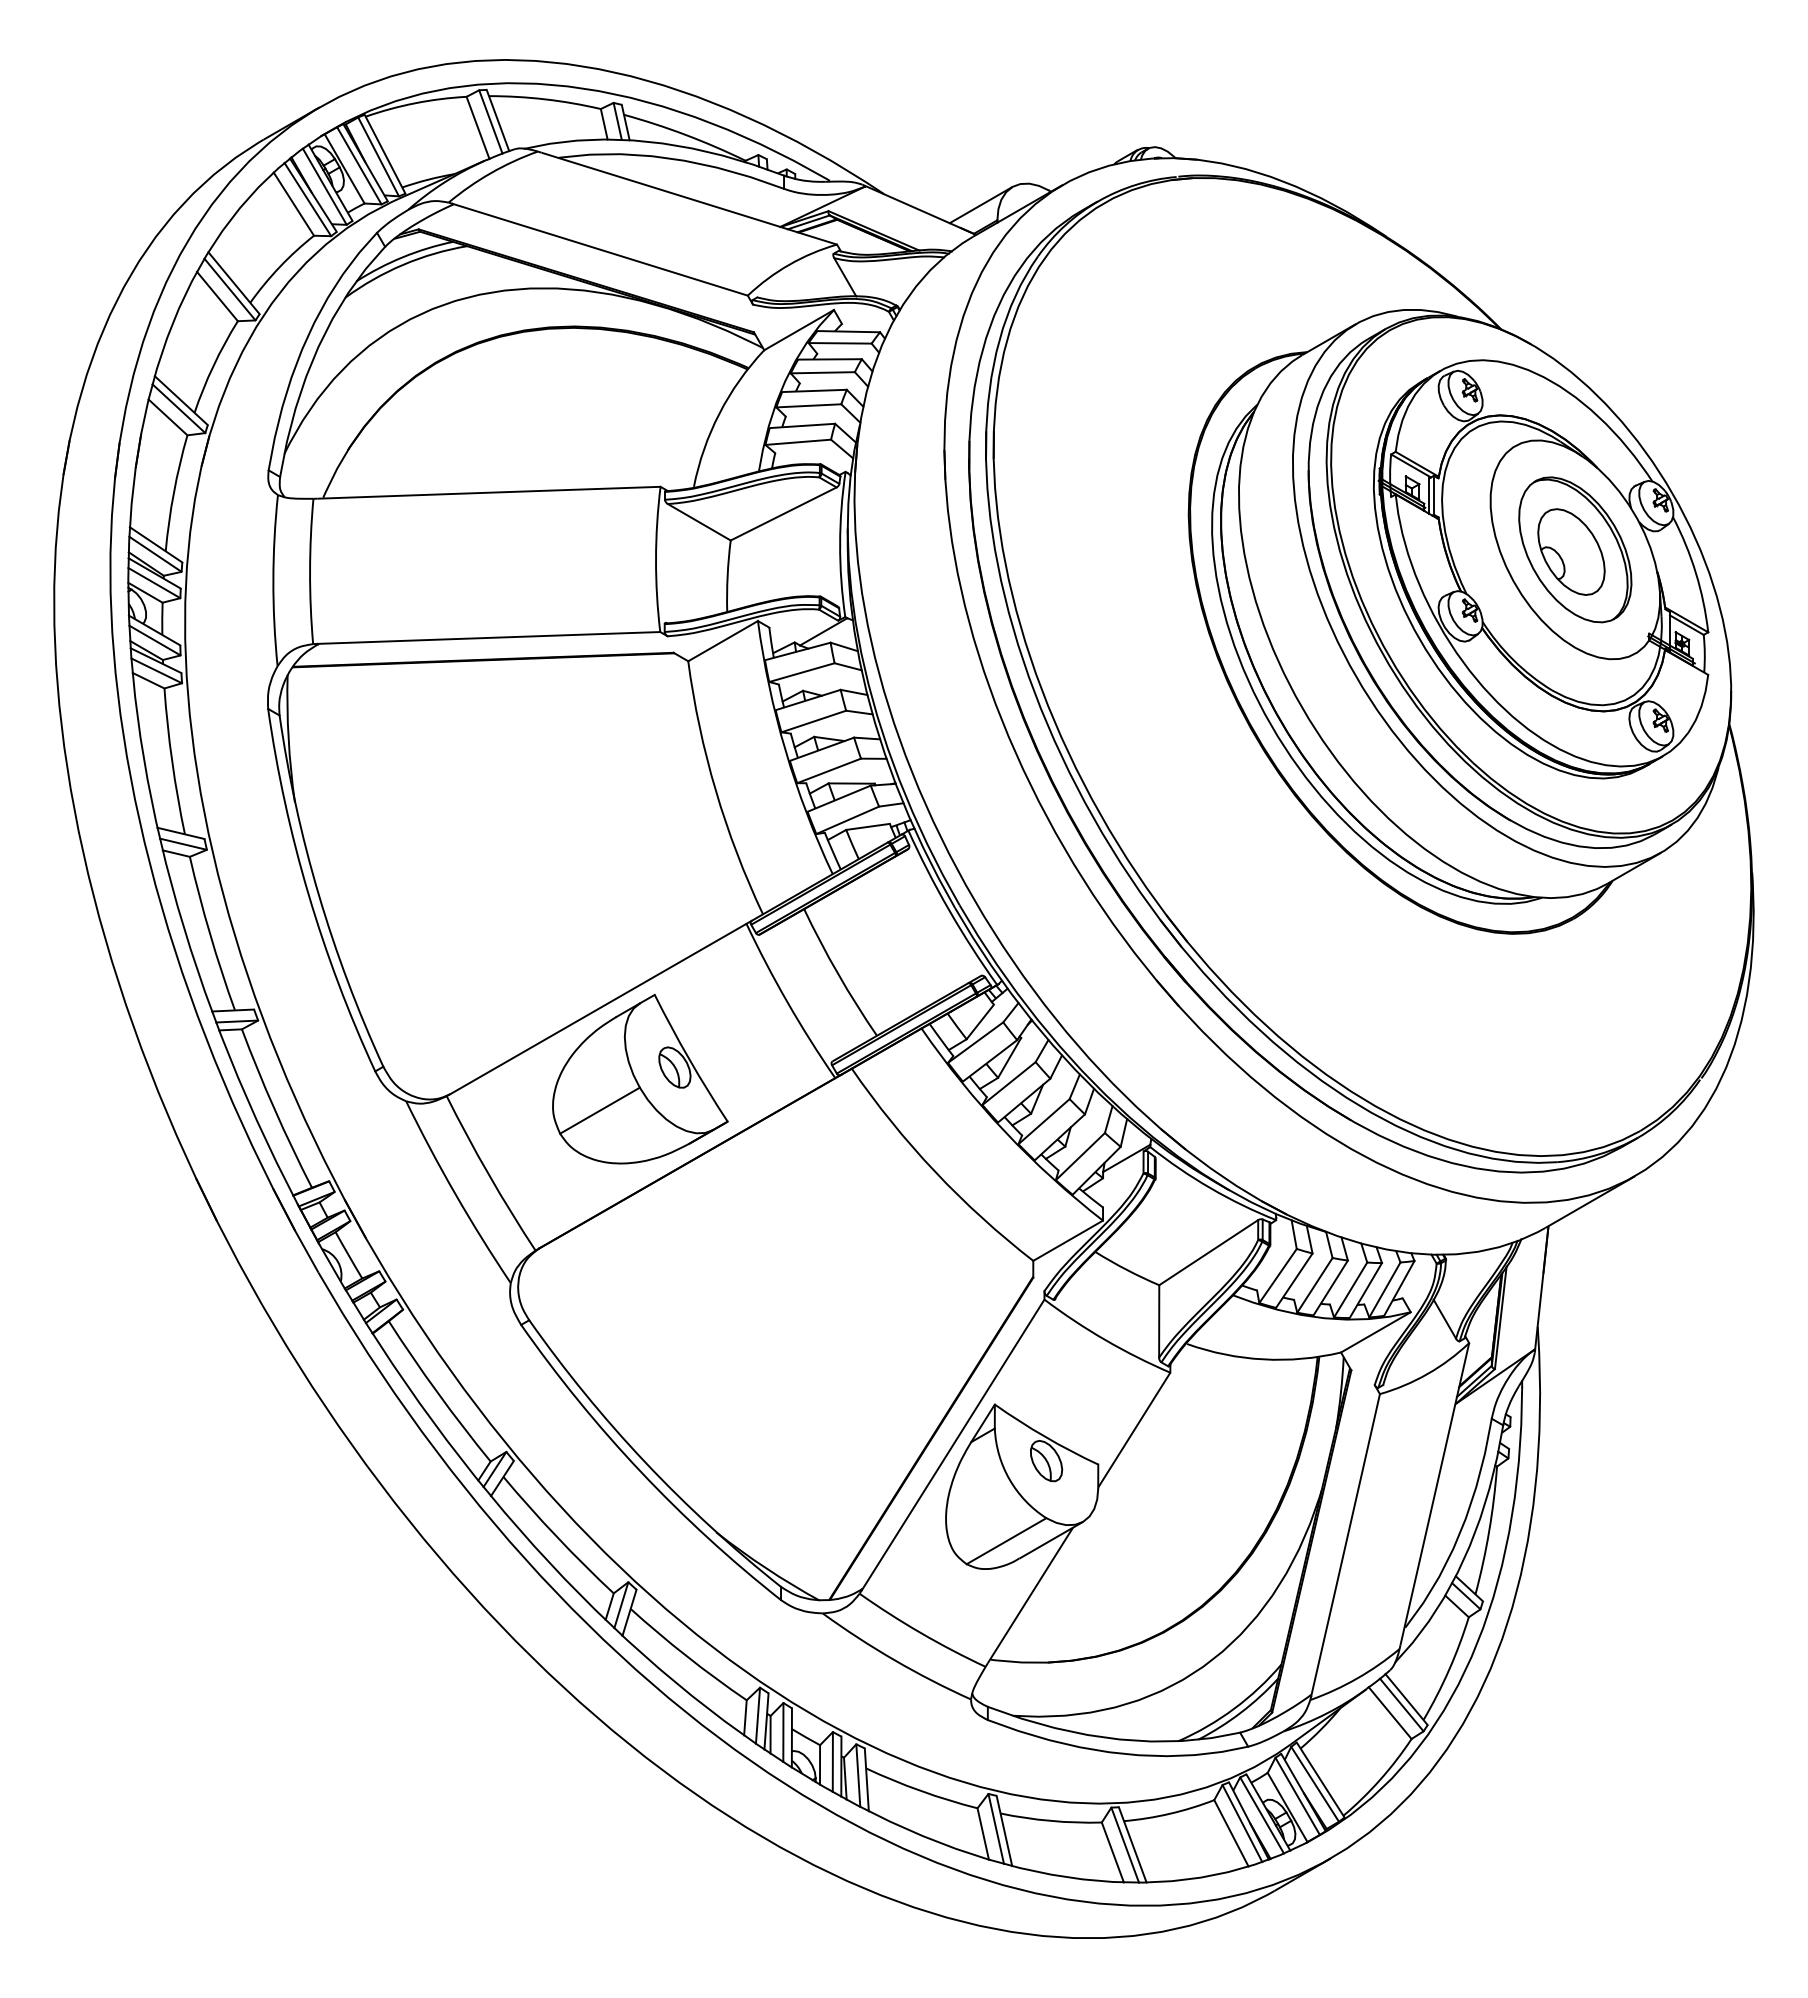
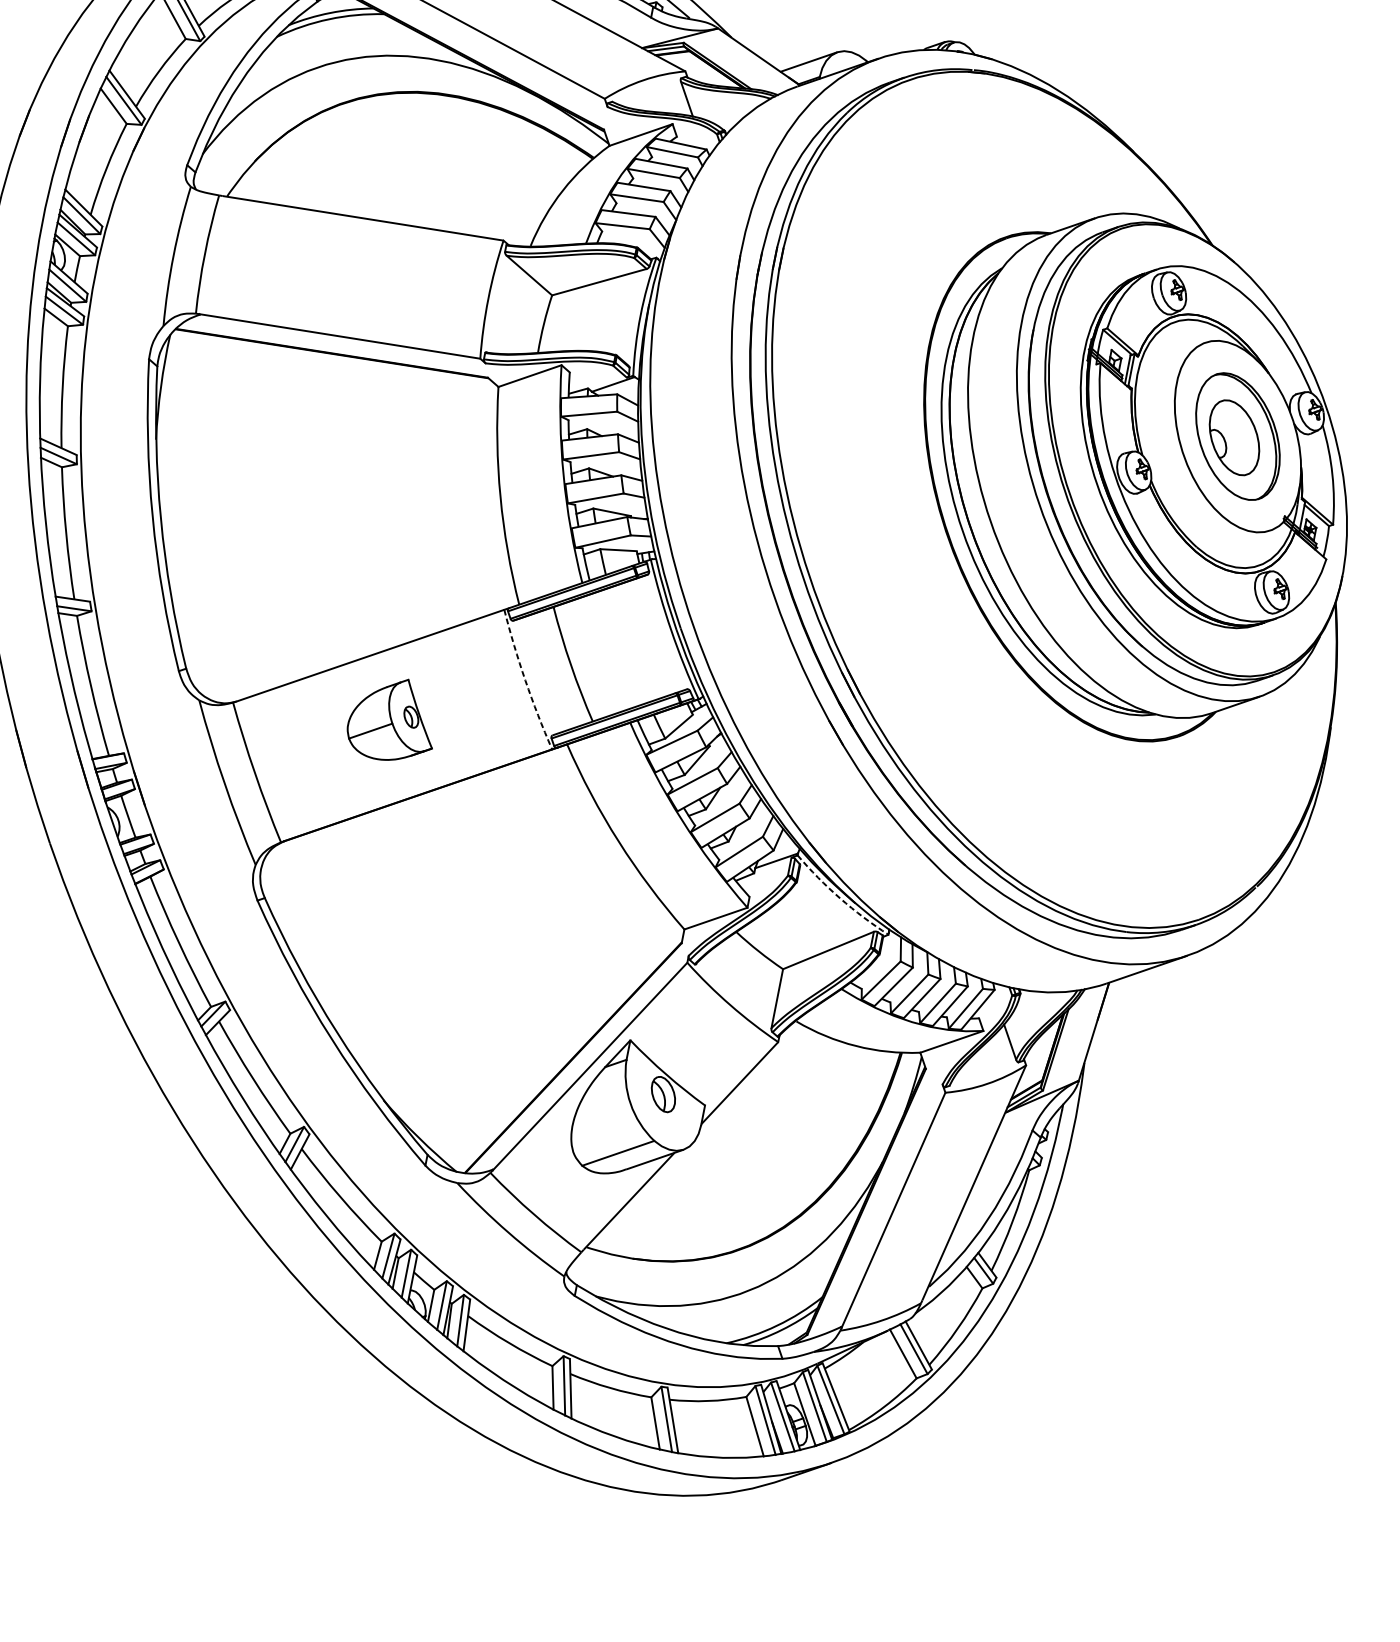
arc: (787, 1002) -> (525, 680), solid -> dashed
part: (640, 1079) -> (393, 719), size x0.6
arc: (1210, 1188) -> (840, 898), solid -> dashed

